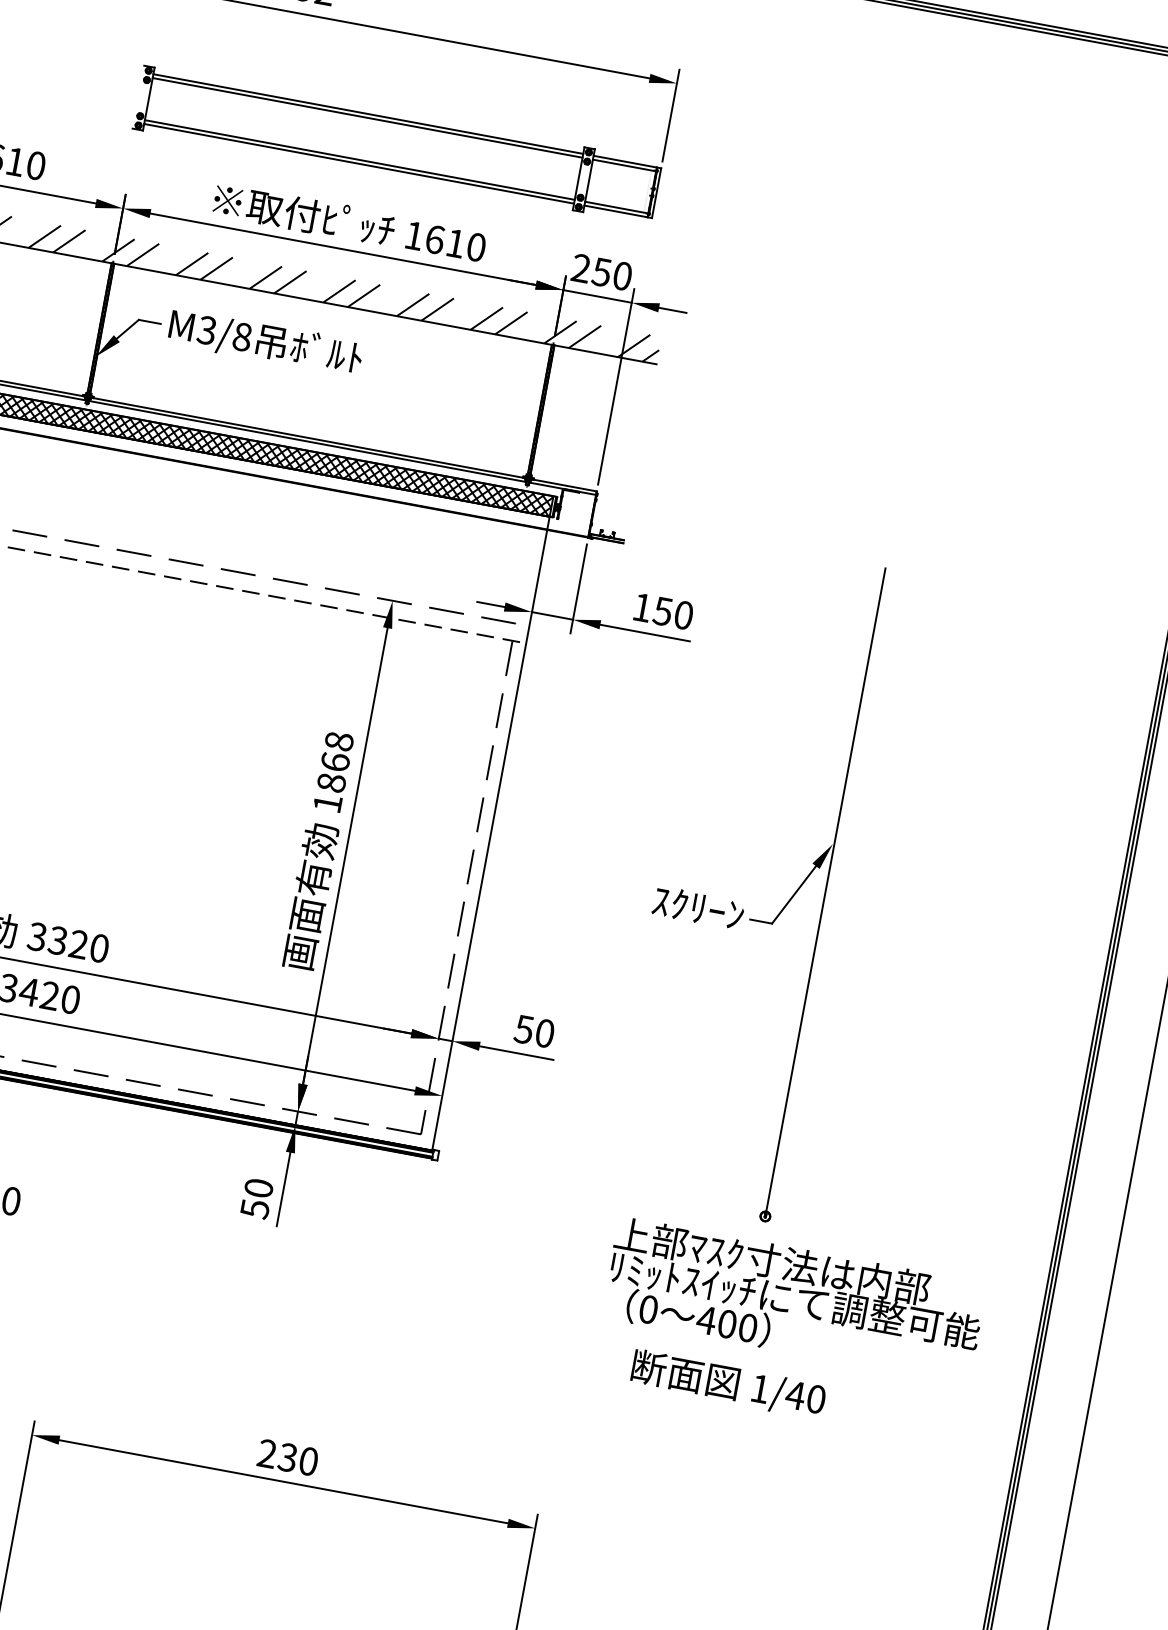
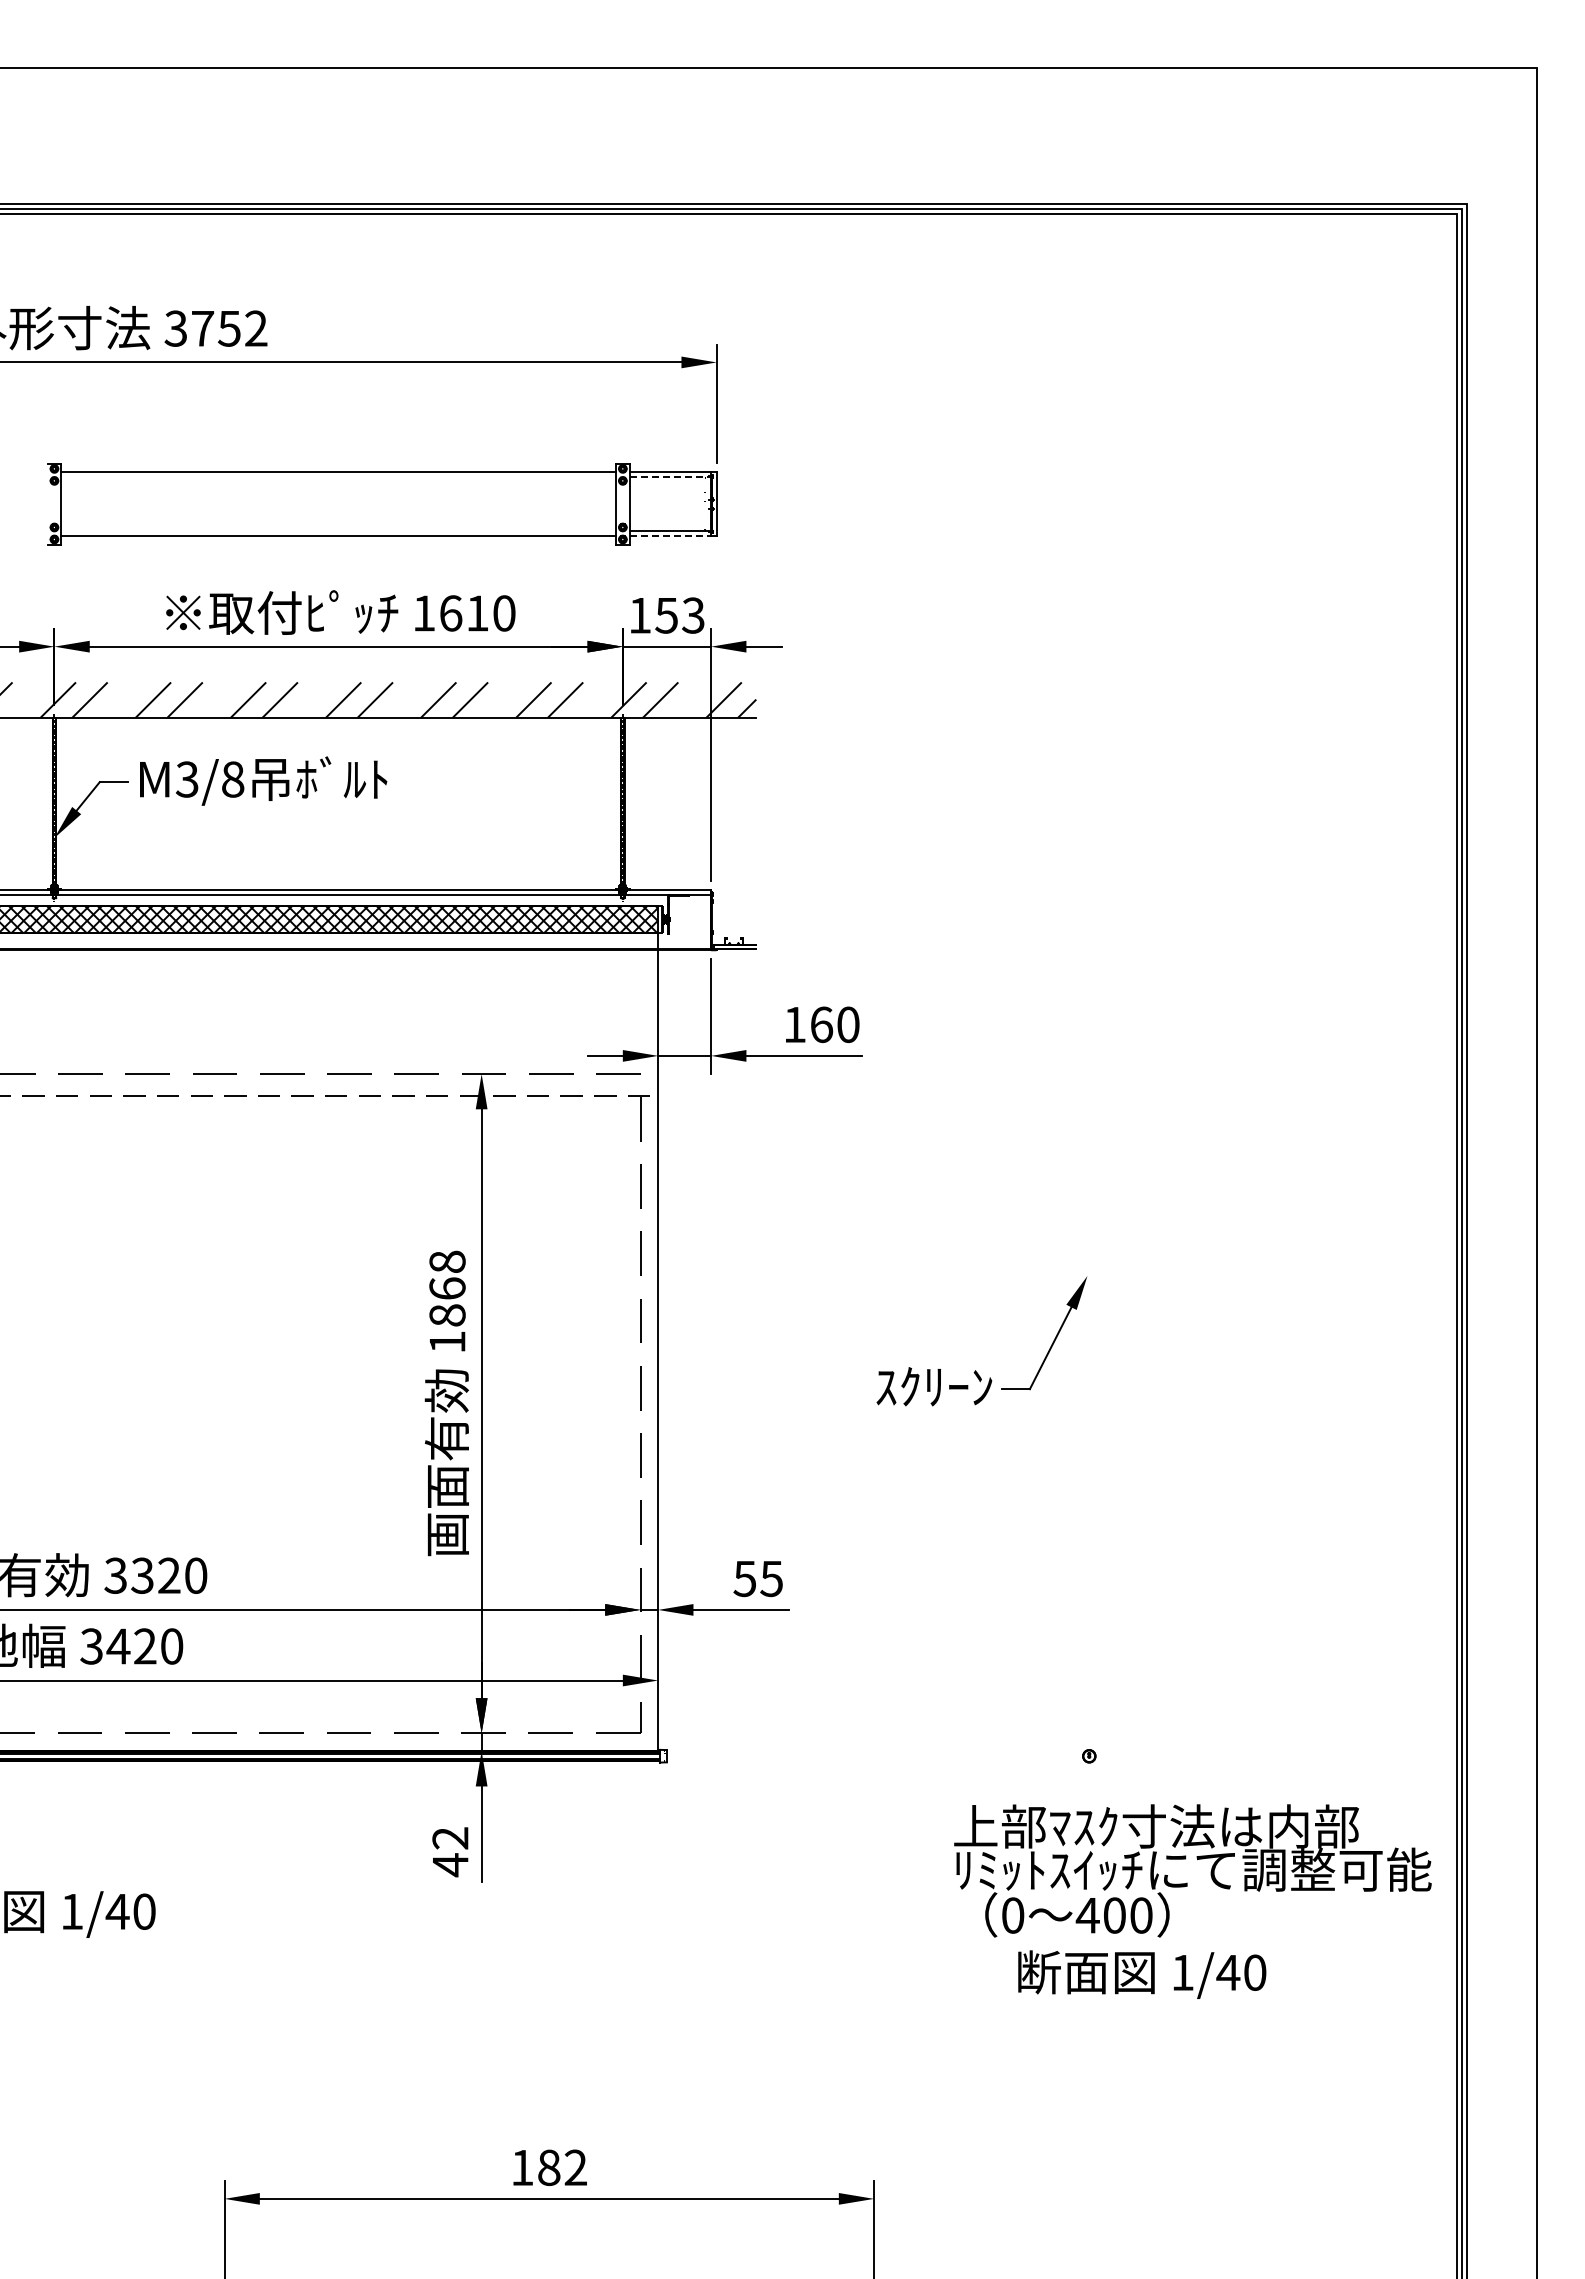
line: (367, 118) -> (338, 477), removed
line: (359, 160) -> (338, 531), removed
line: (624, 165) -> (670, 477), solid -> dashed
line: (616, 211) -> (670, 536), solid -> dashed
text: (601, 272) -> (666, 615), 250 -> 153
text: (663, 611) -> (821, 1024), 150 -> 160
line: (826, 889) -> (1089, 1334), removed
text: (544, 1033) -> (771, 1578), 50 -> 55
text: (256, 1199) -> (450, 1852), 50 -> 42
text: (794, 1300) -> (1192, 1870), moved
text: (728, 1384) -> (1142, 1974), moved
text: (287, 1457) -> (548, 2167), 230 -> 182

